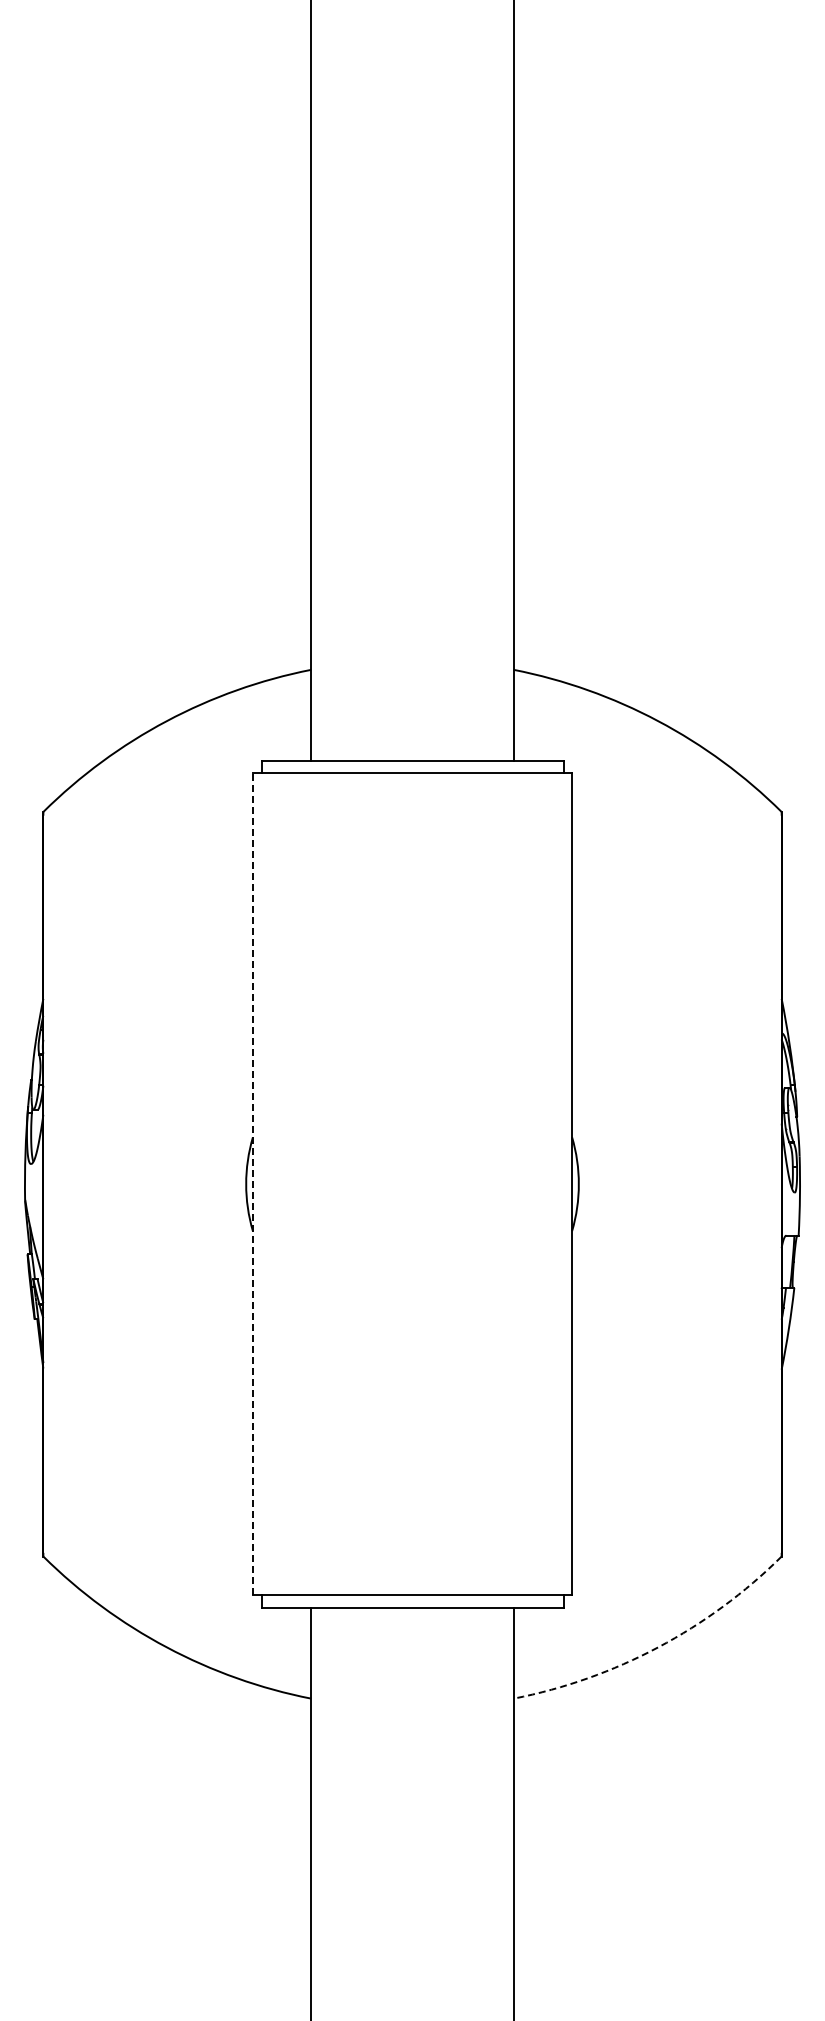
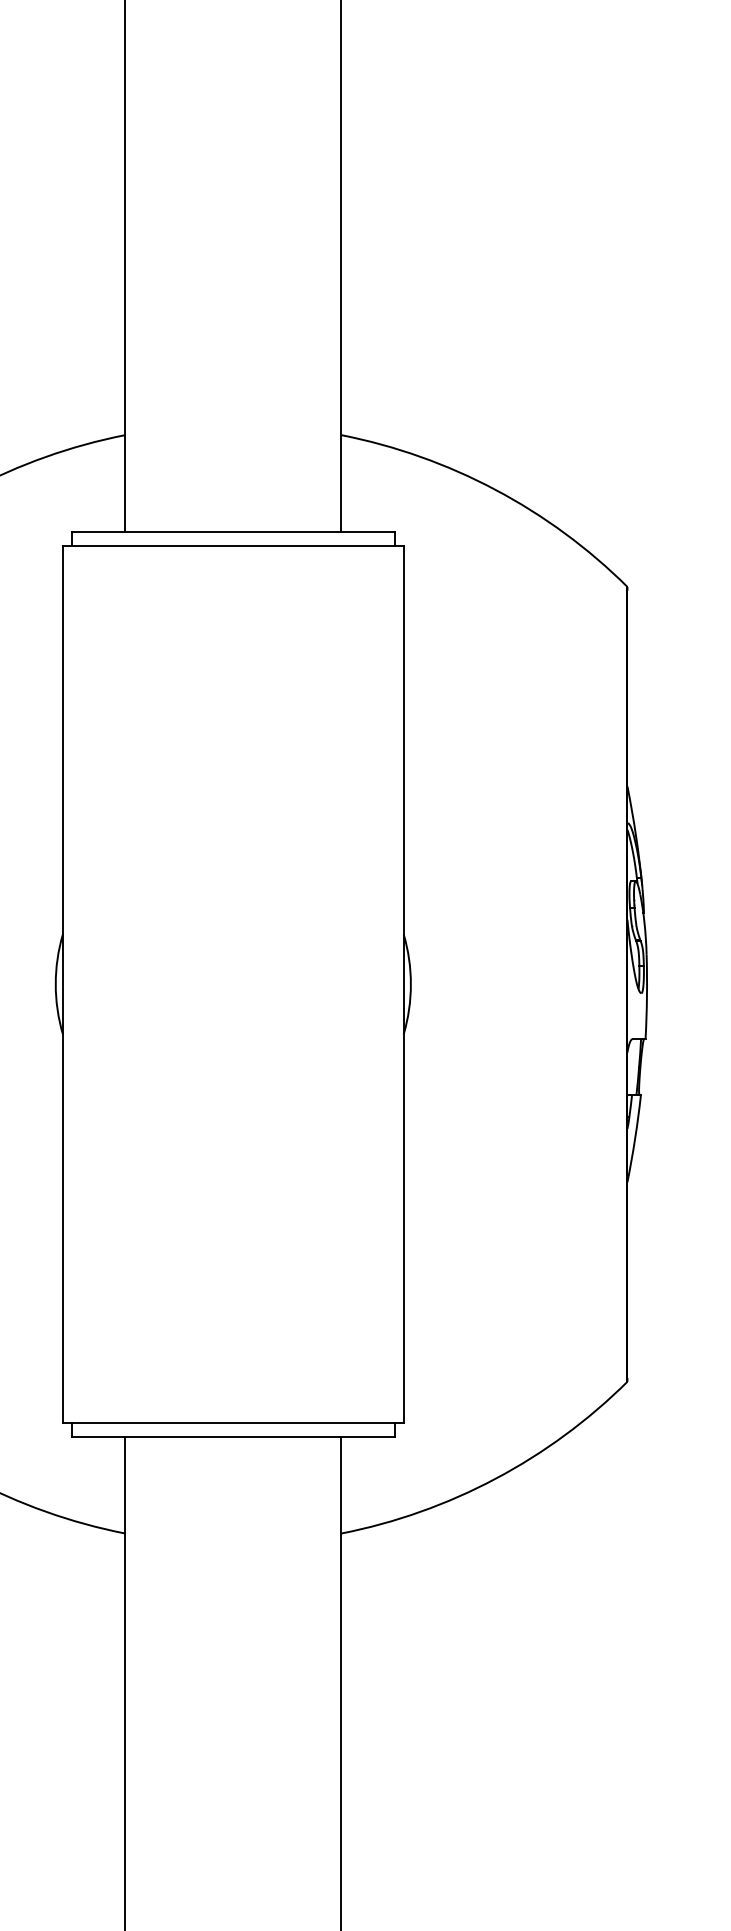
line: (252, 1183) -> (62, 983), dashed -> solid
arc: (658, 1647) -> (495, 1478), dashed -> solid

